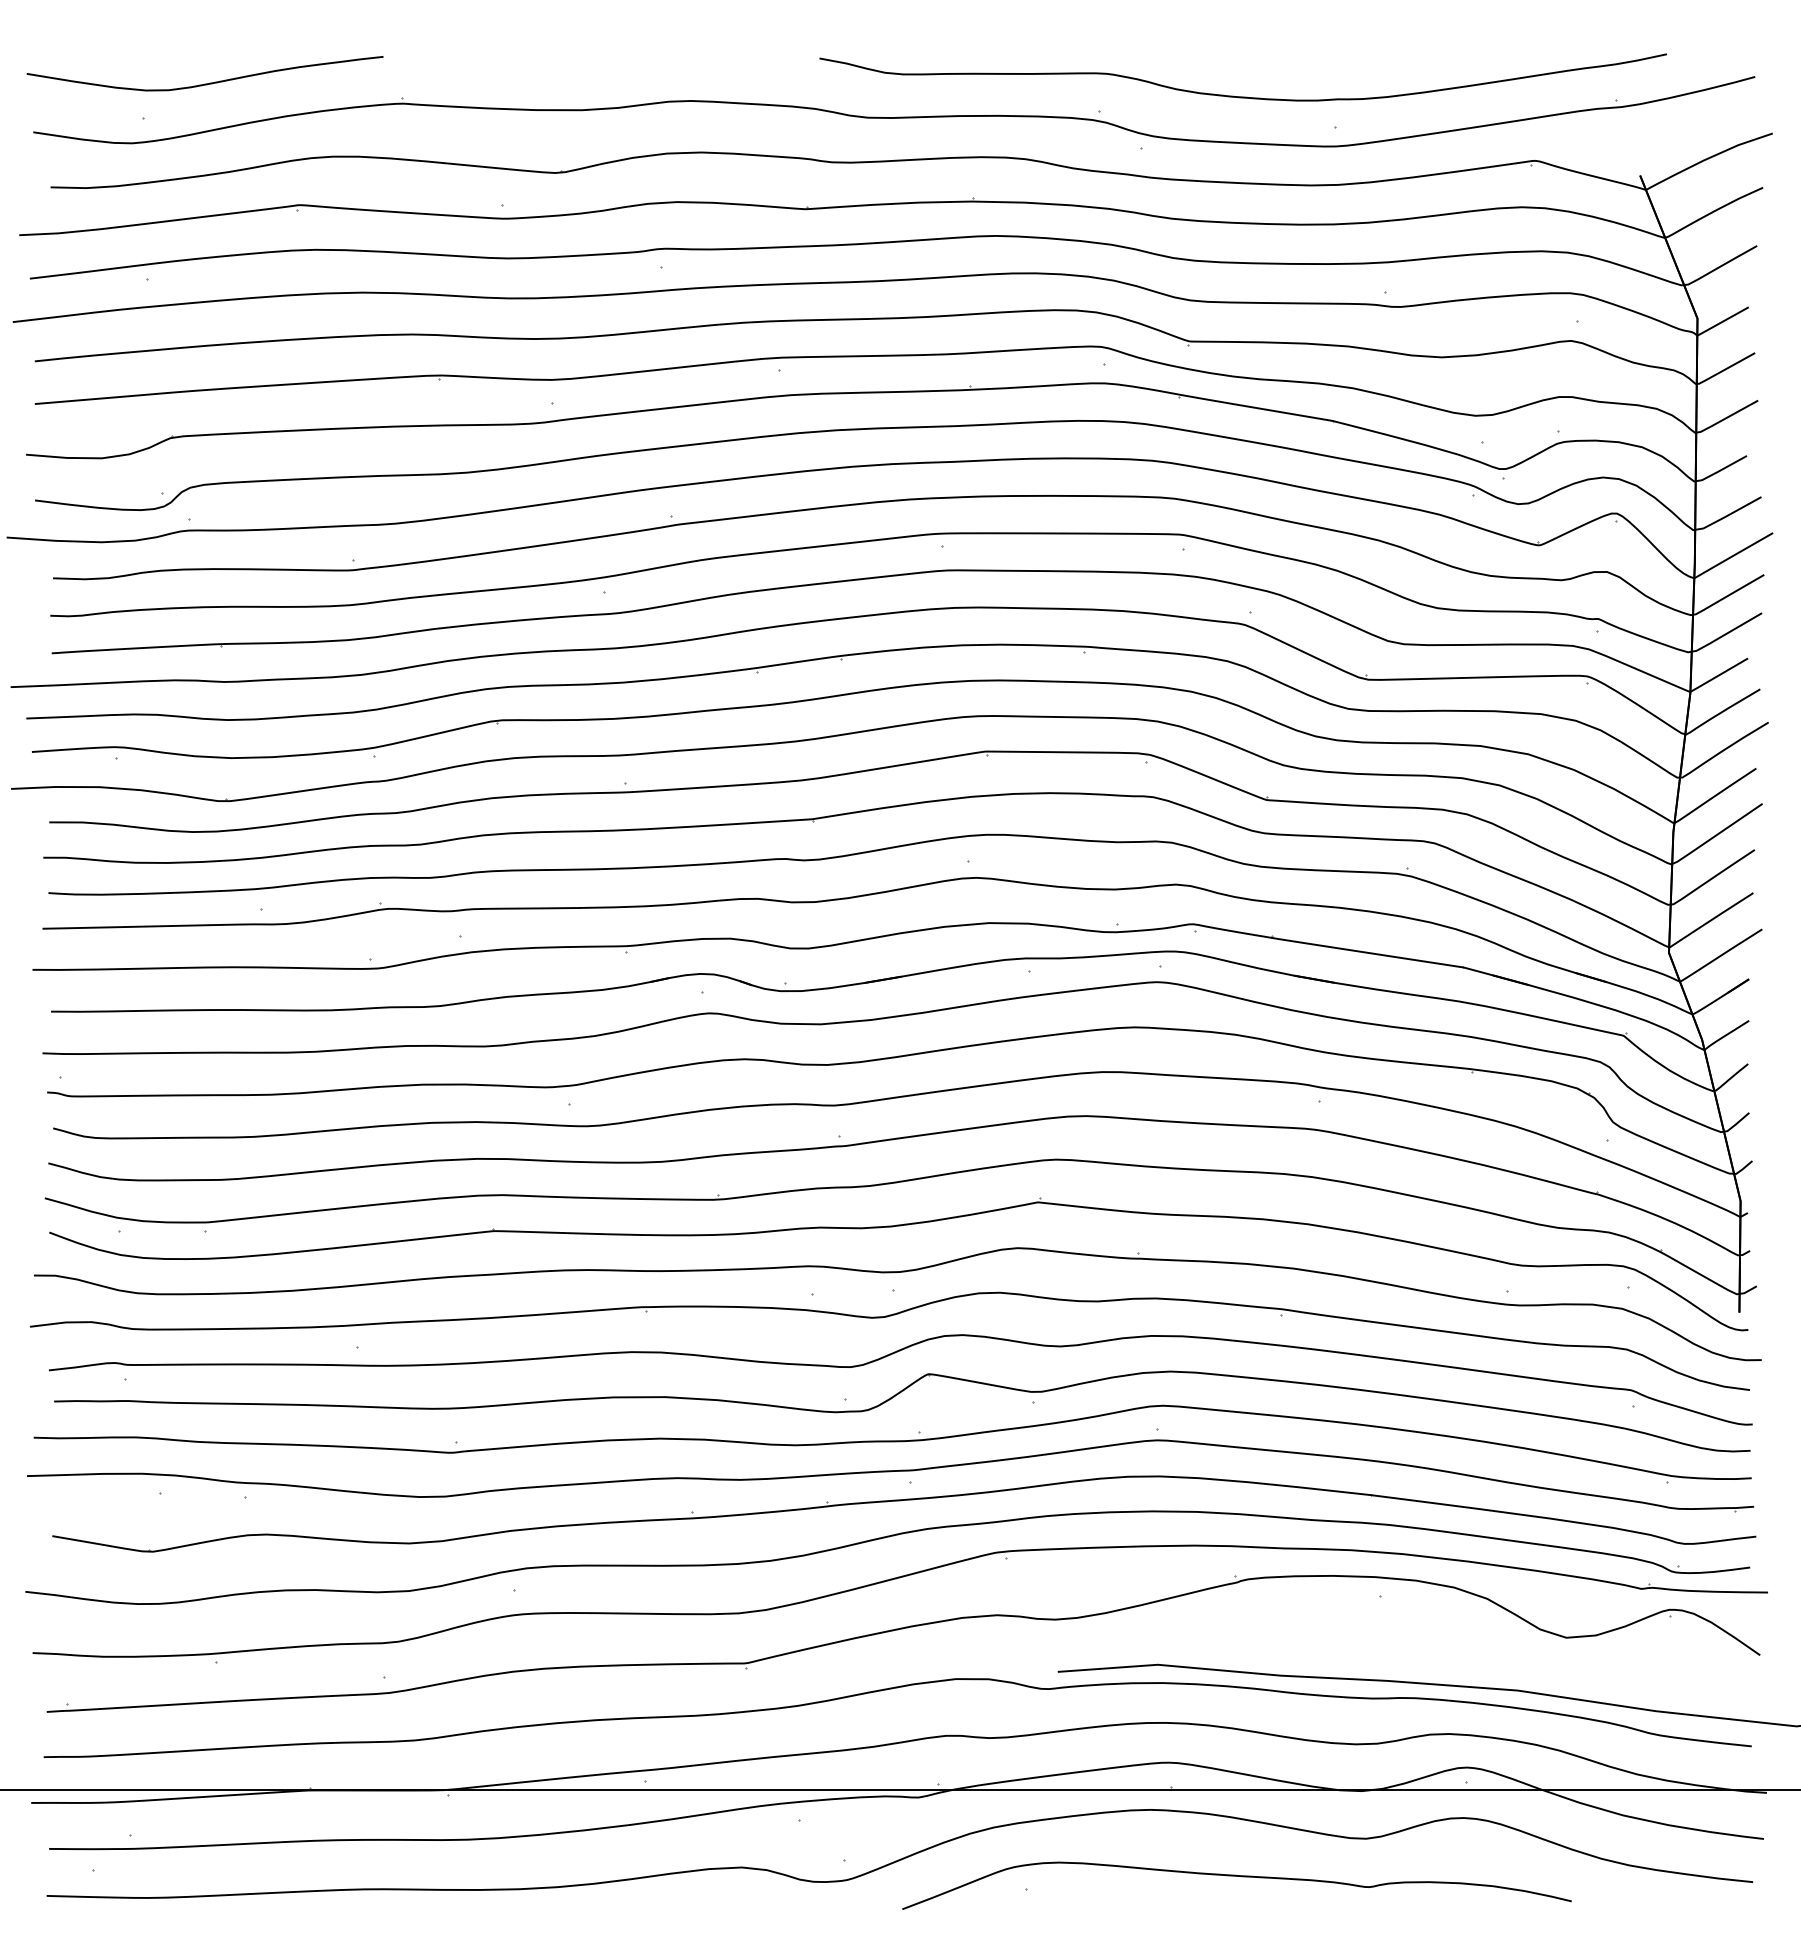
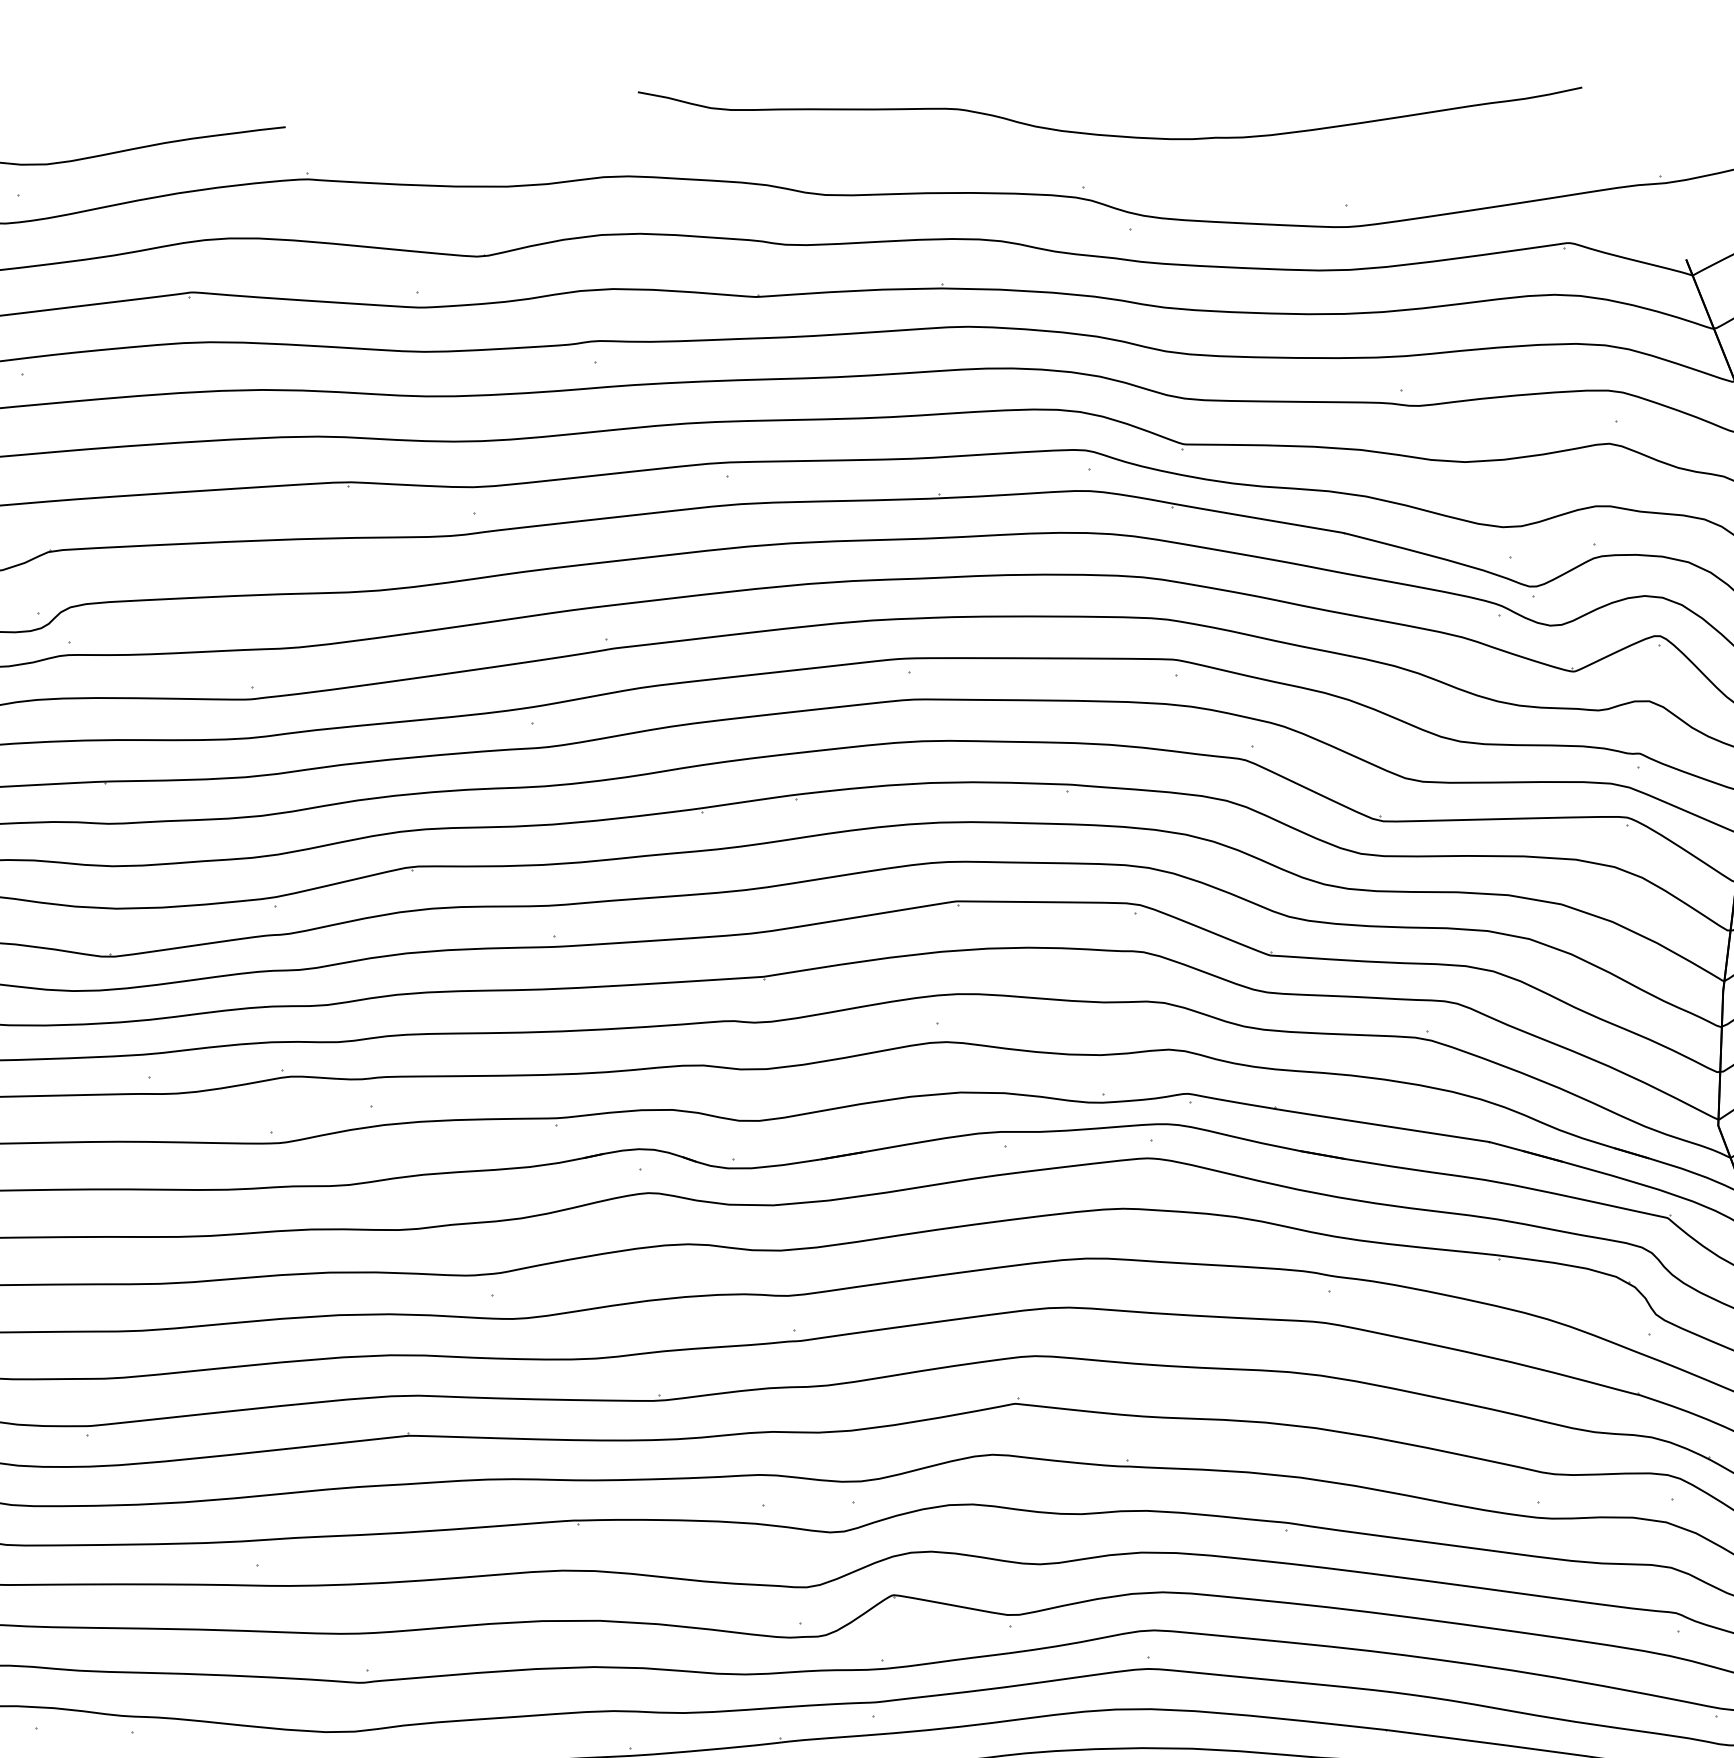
curve: (1242, 96) -> (1109, 134), moved

